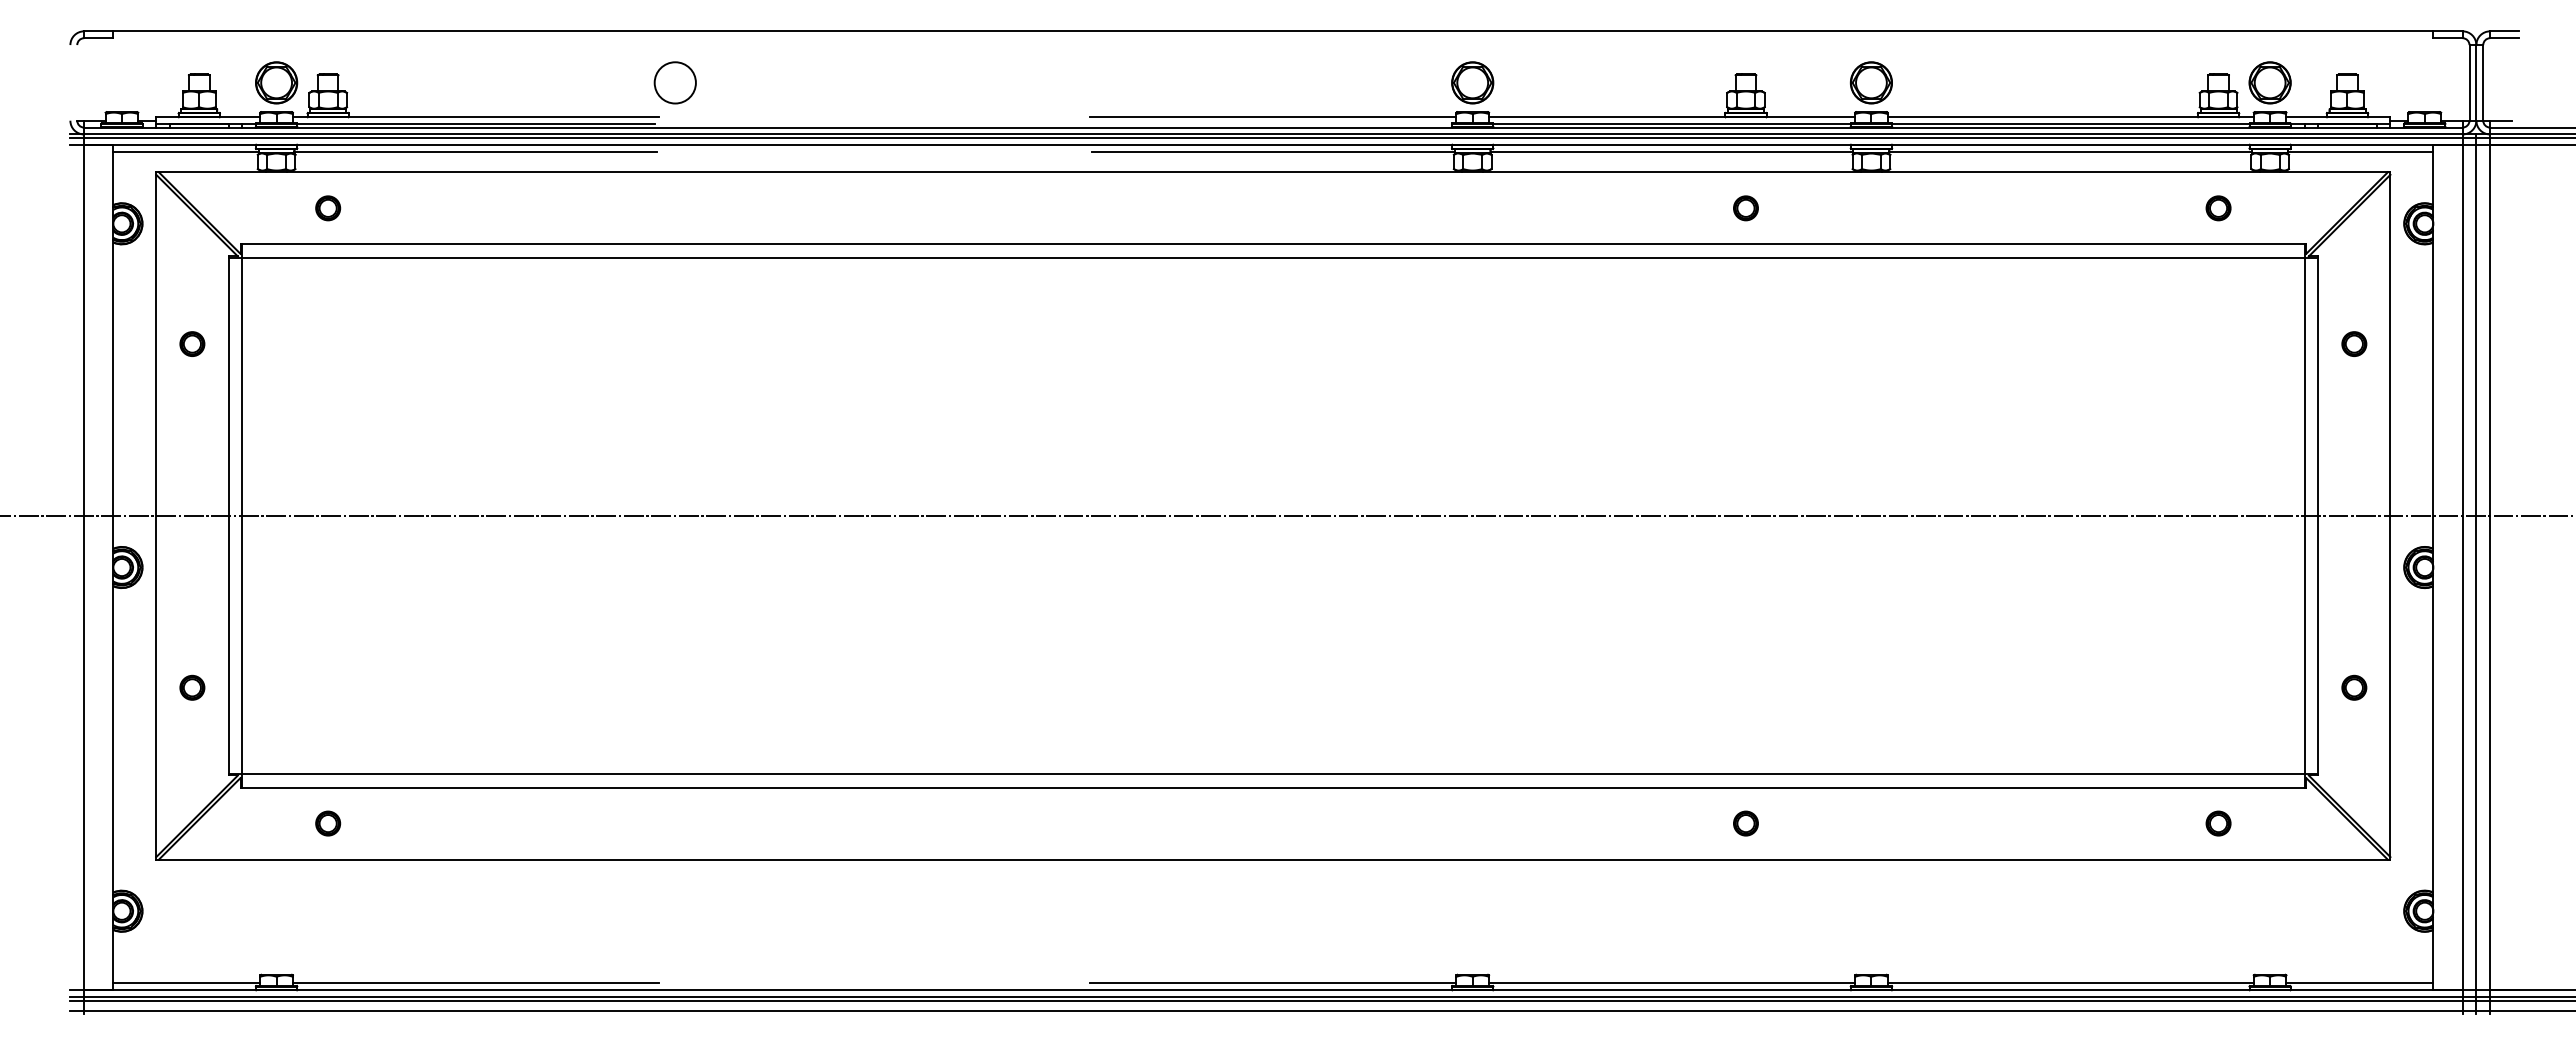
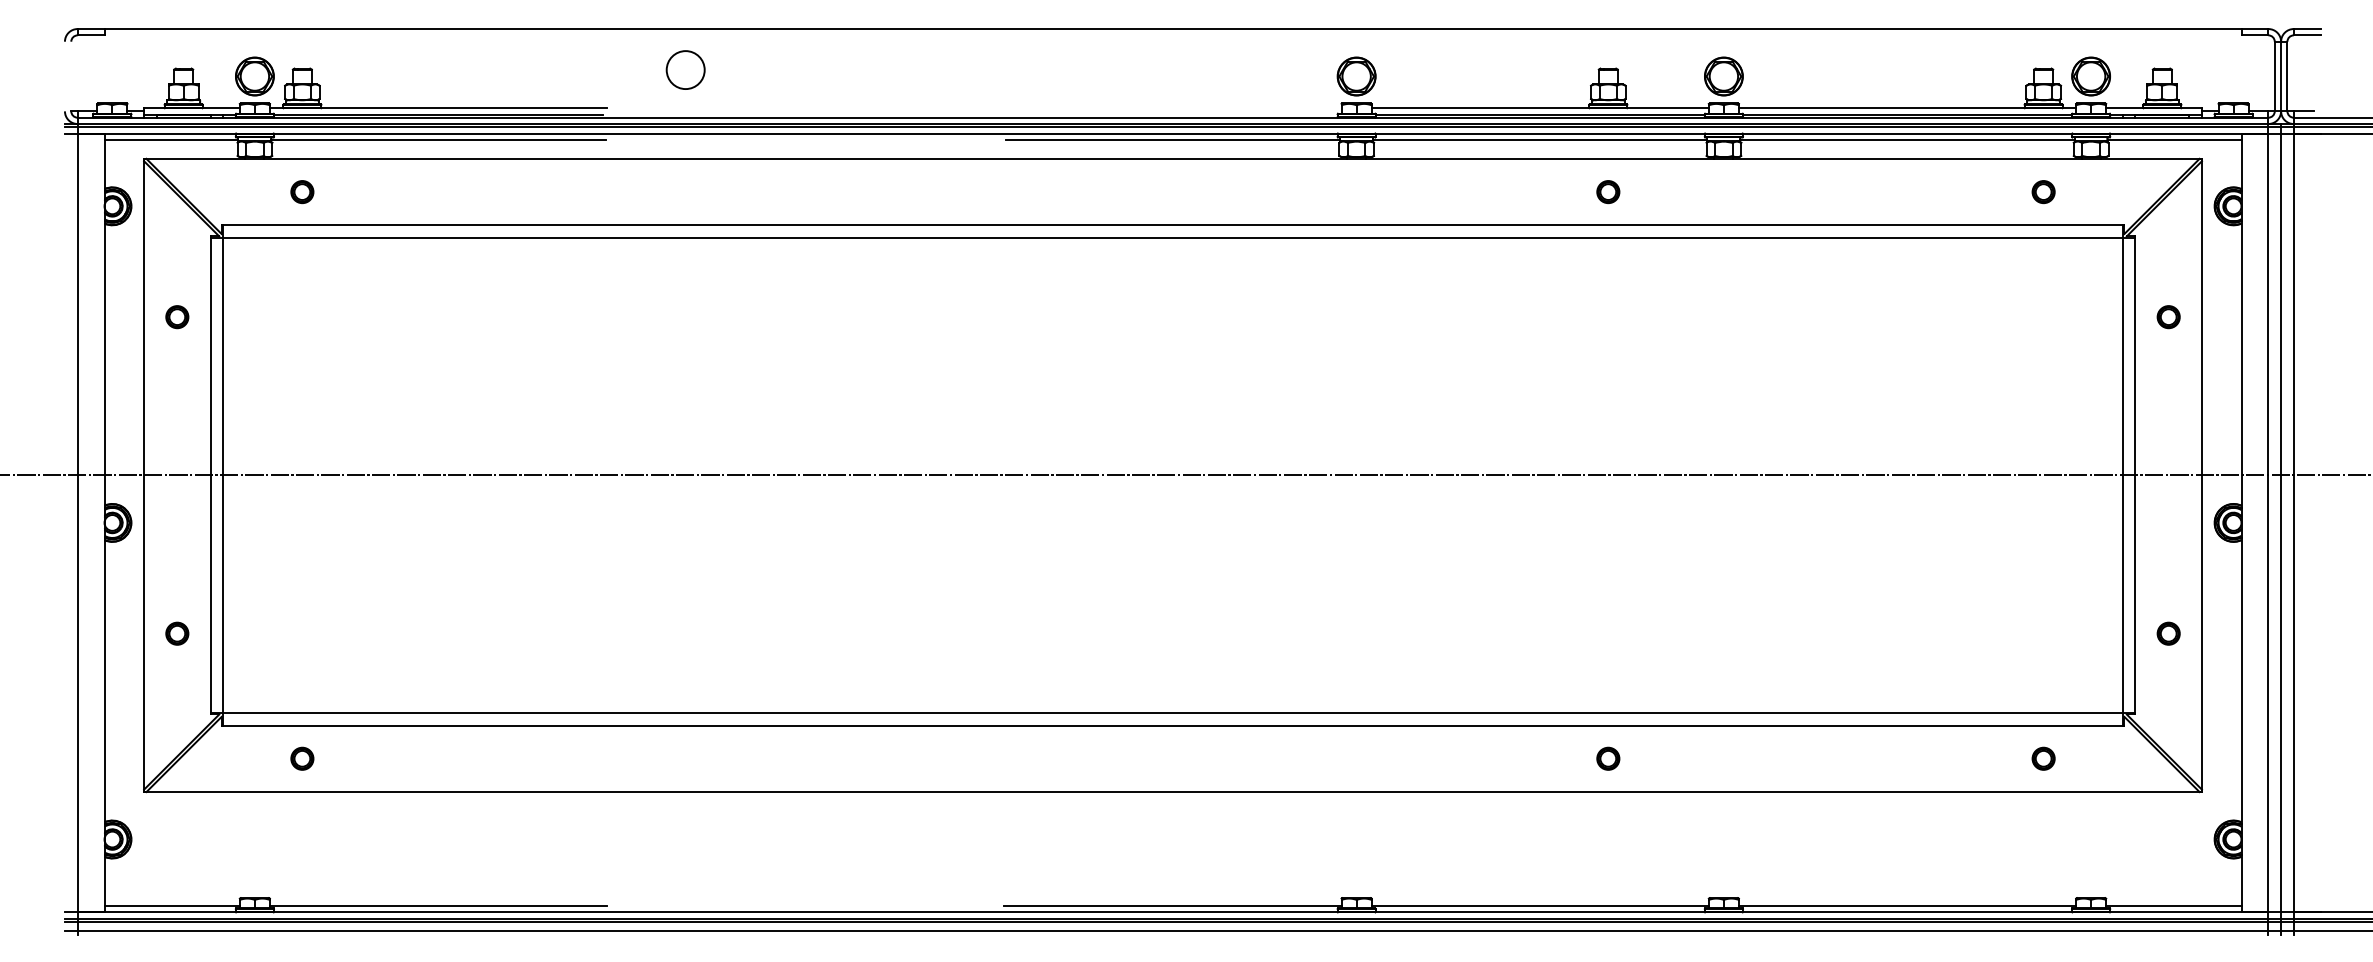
circle: (674, 82) -> (684, 69), moved
line: (1273, 117) -> (1173, 108), removed

